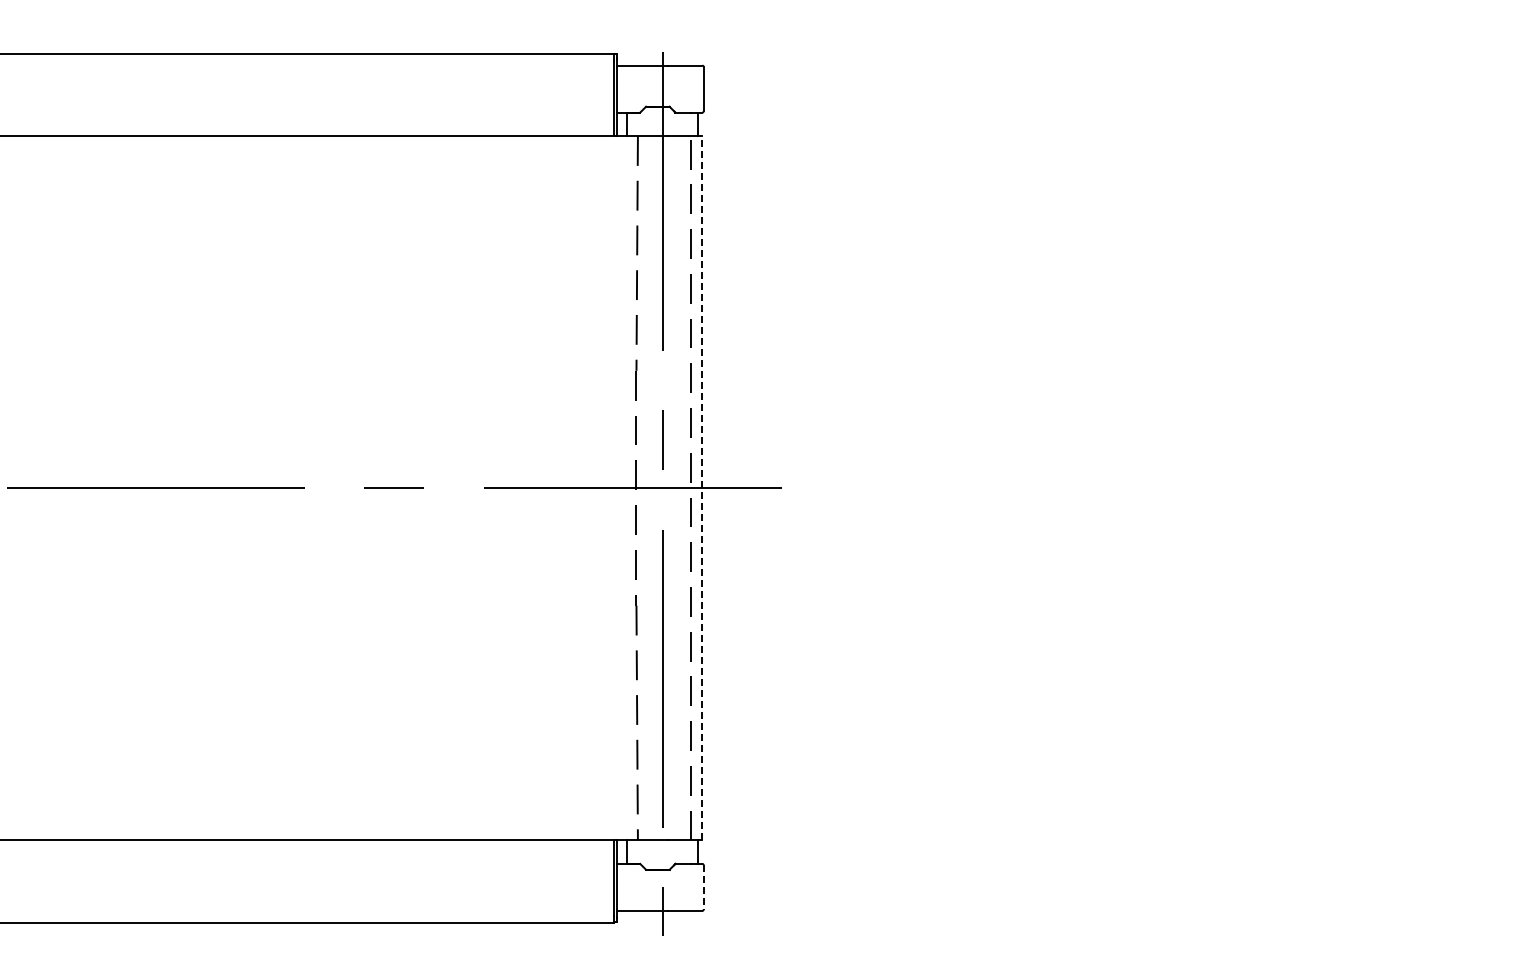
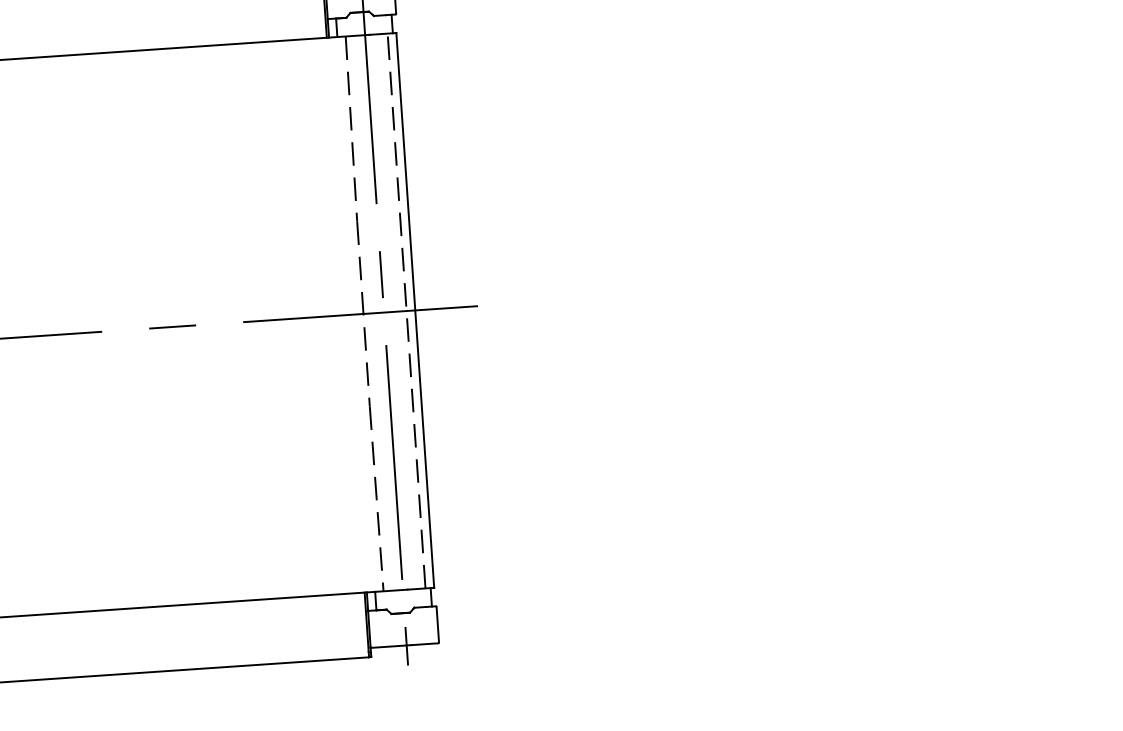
line: (702, 487) -> (415, 309), dashed -> solid
line: (703, 887) -> (437, 624), dashed -> solid

